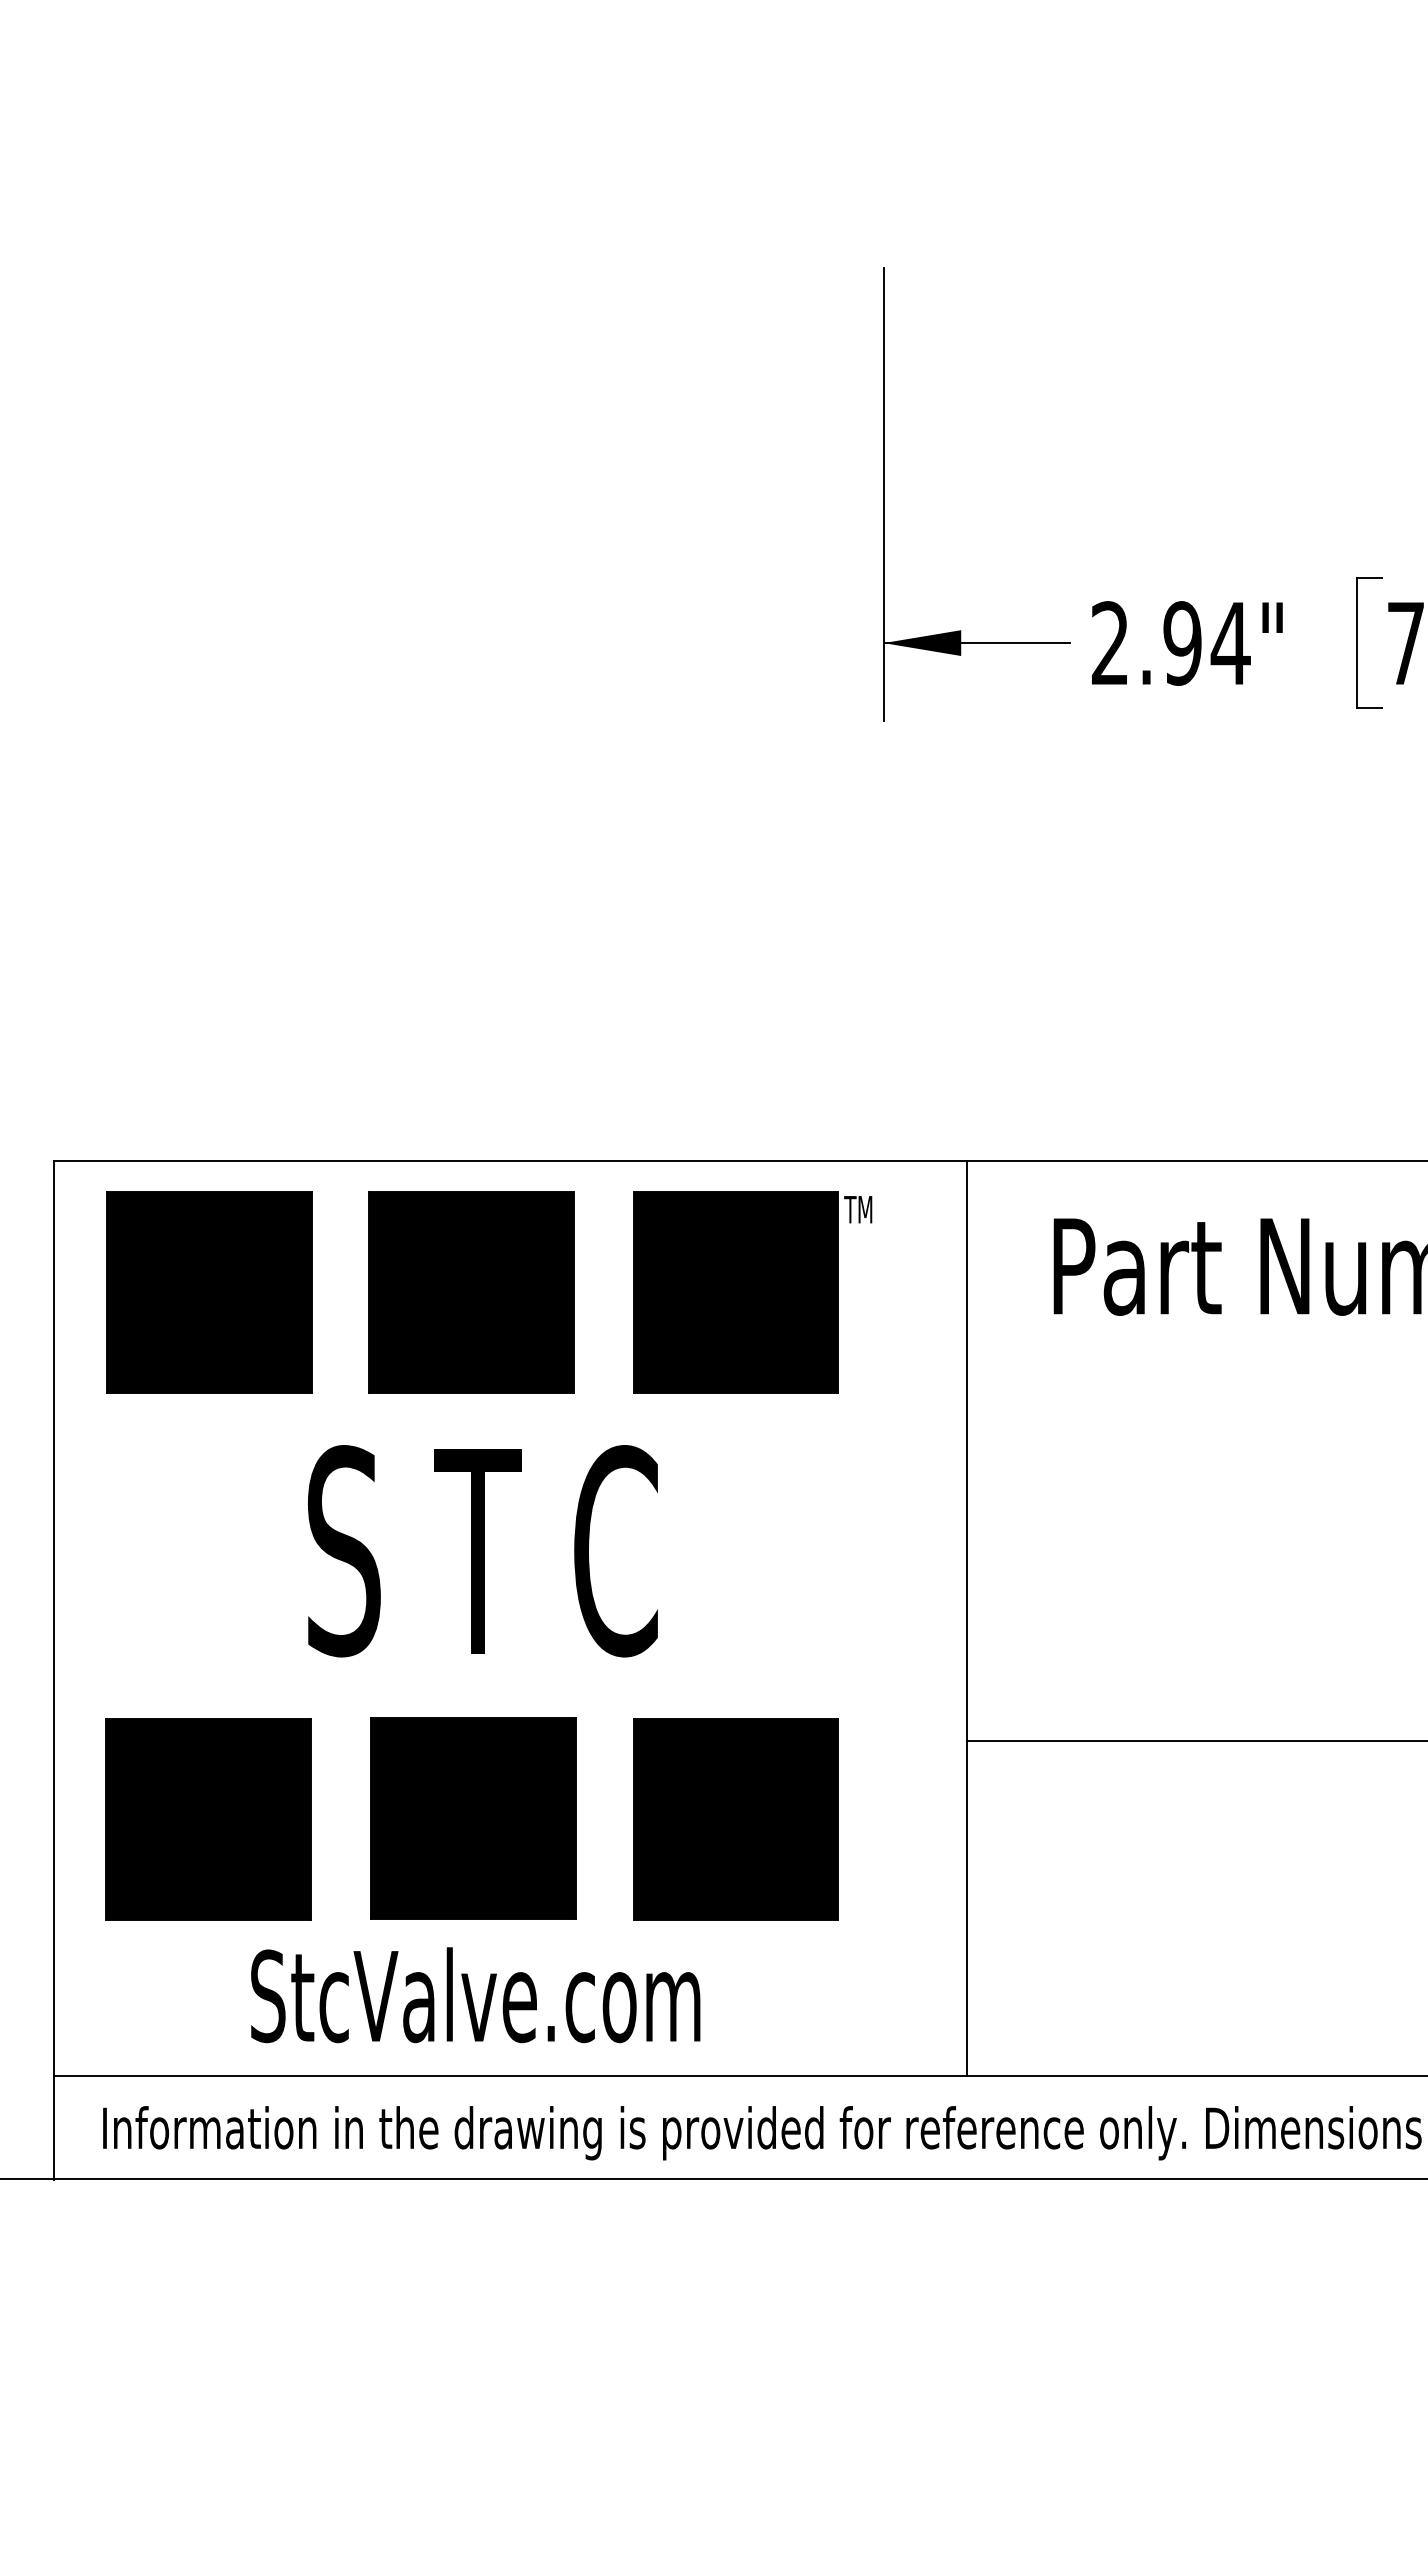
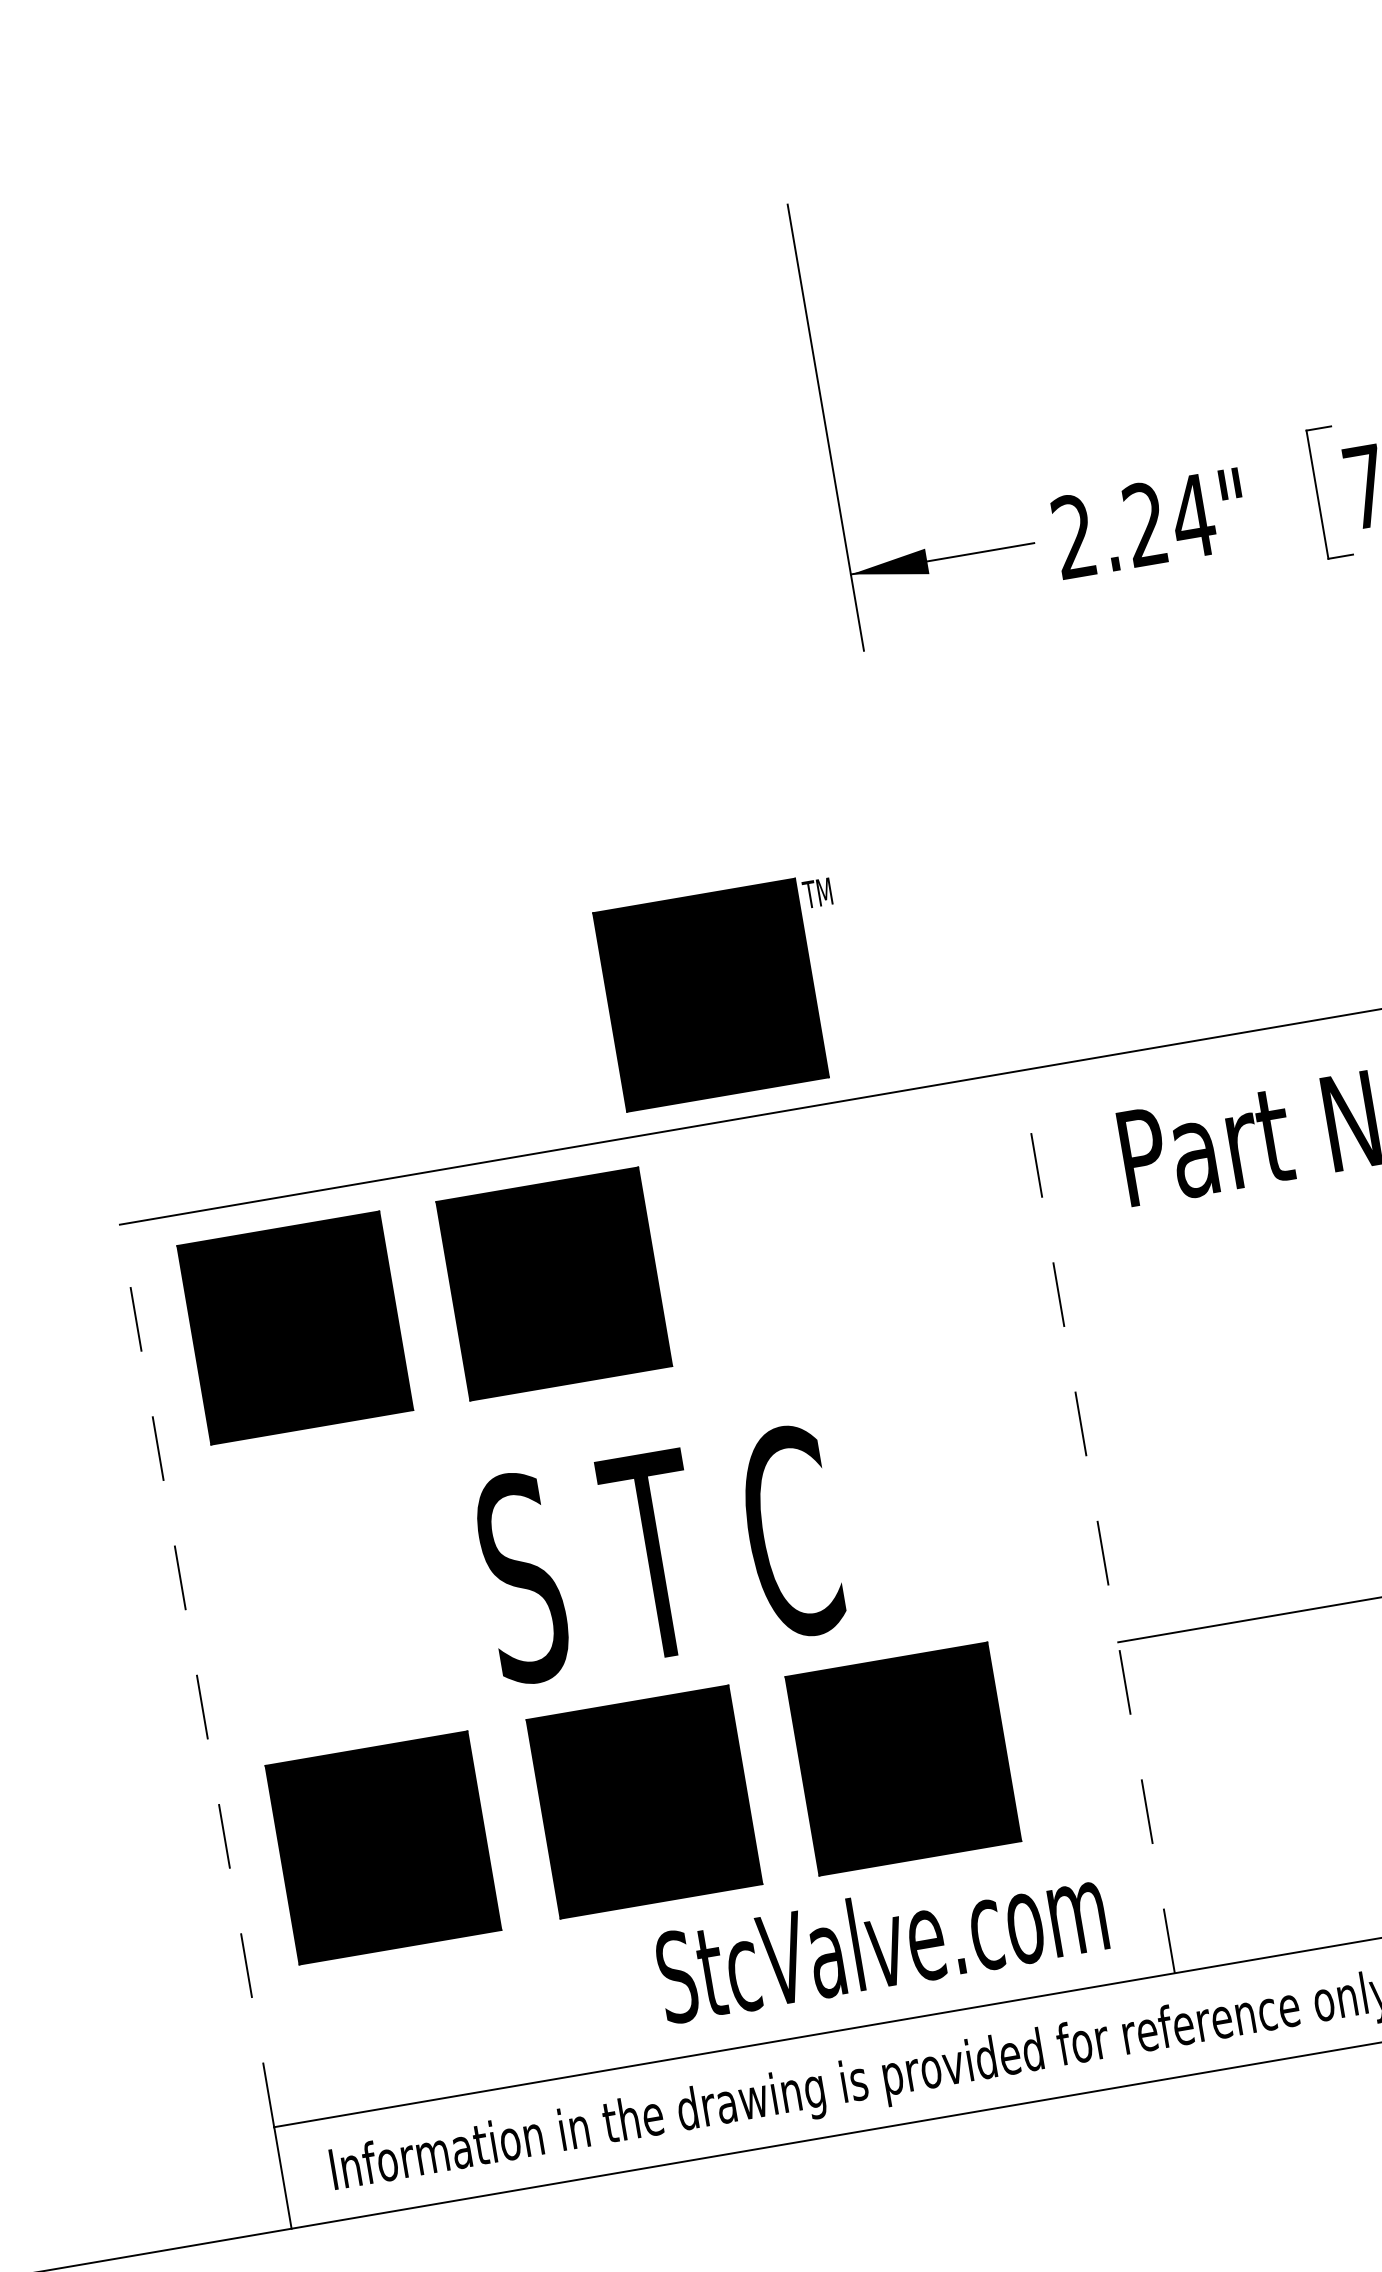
text: (1182, 643) -> (1145, 524), 2.94" -> 2.24"
part: (752, 1292) -> (727, 992), moved
text: (482, 1551) -> (659, 1555), moved
line: (53, 1618) -> (196, 1675), solid -> dashed
line: (967, 1618) -> (1097, 1521), solid -> dashed
text: (475, 1995) -> (881, 1941), moved

